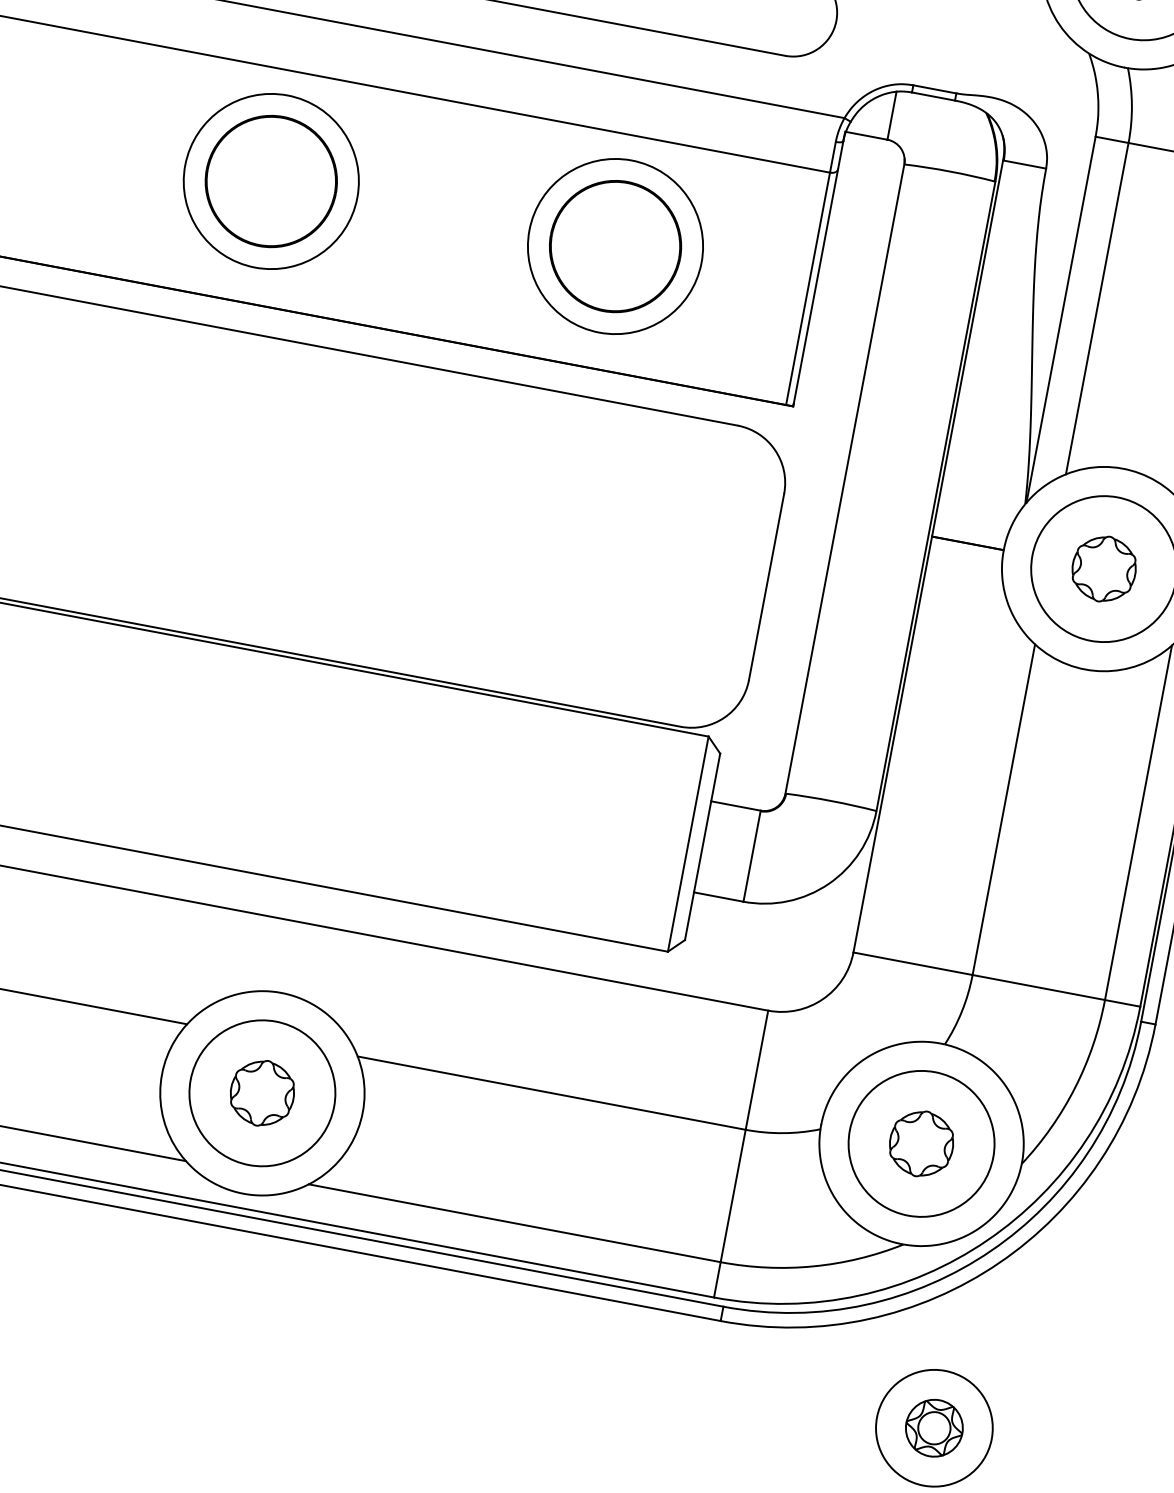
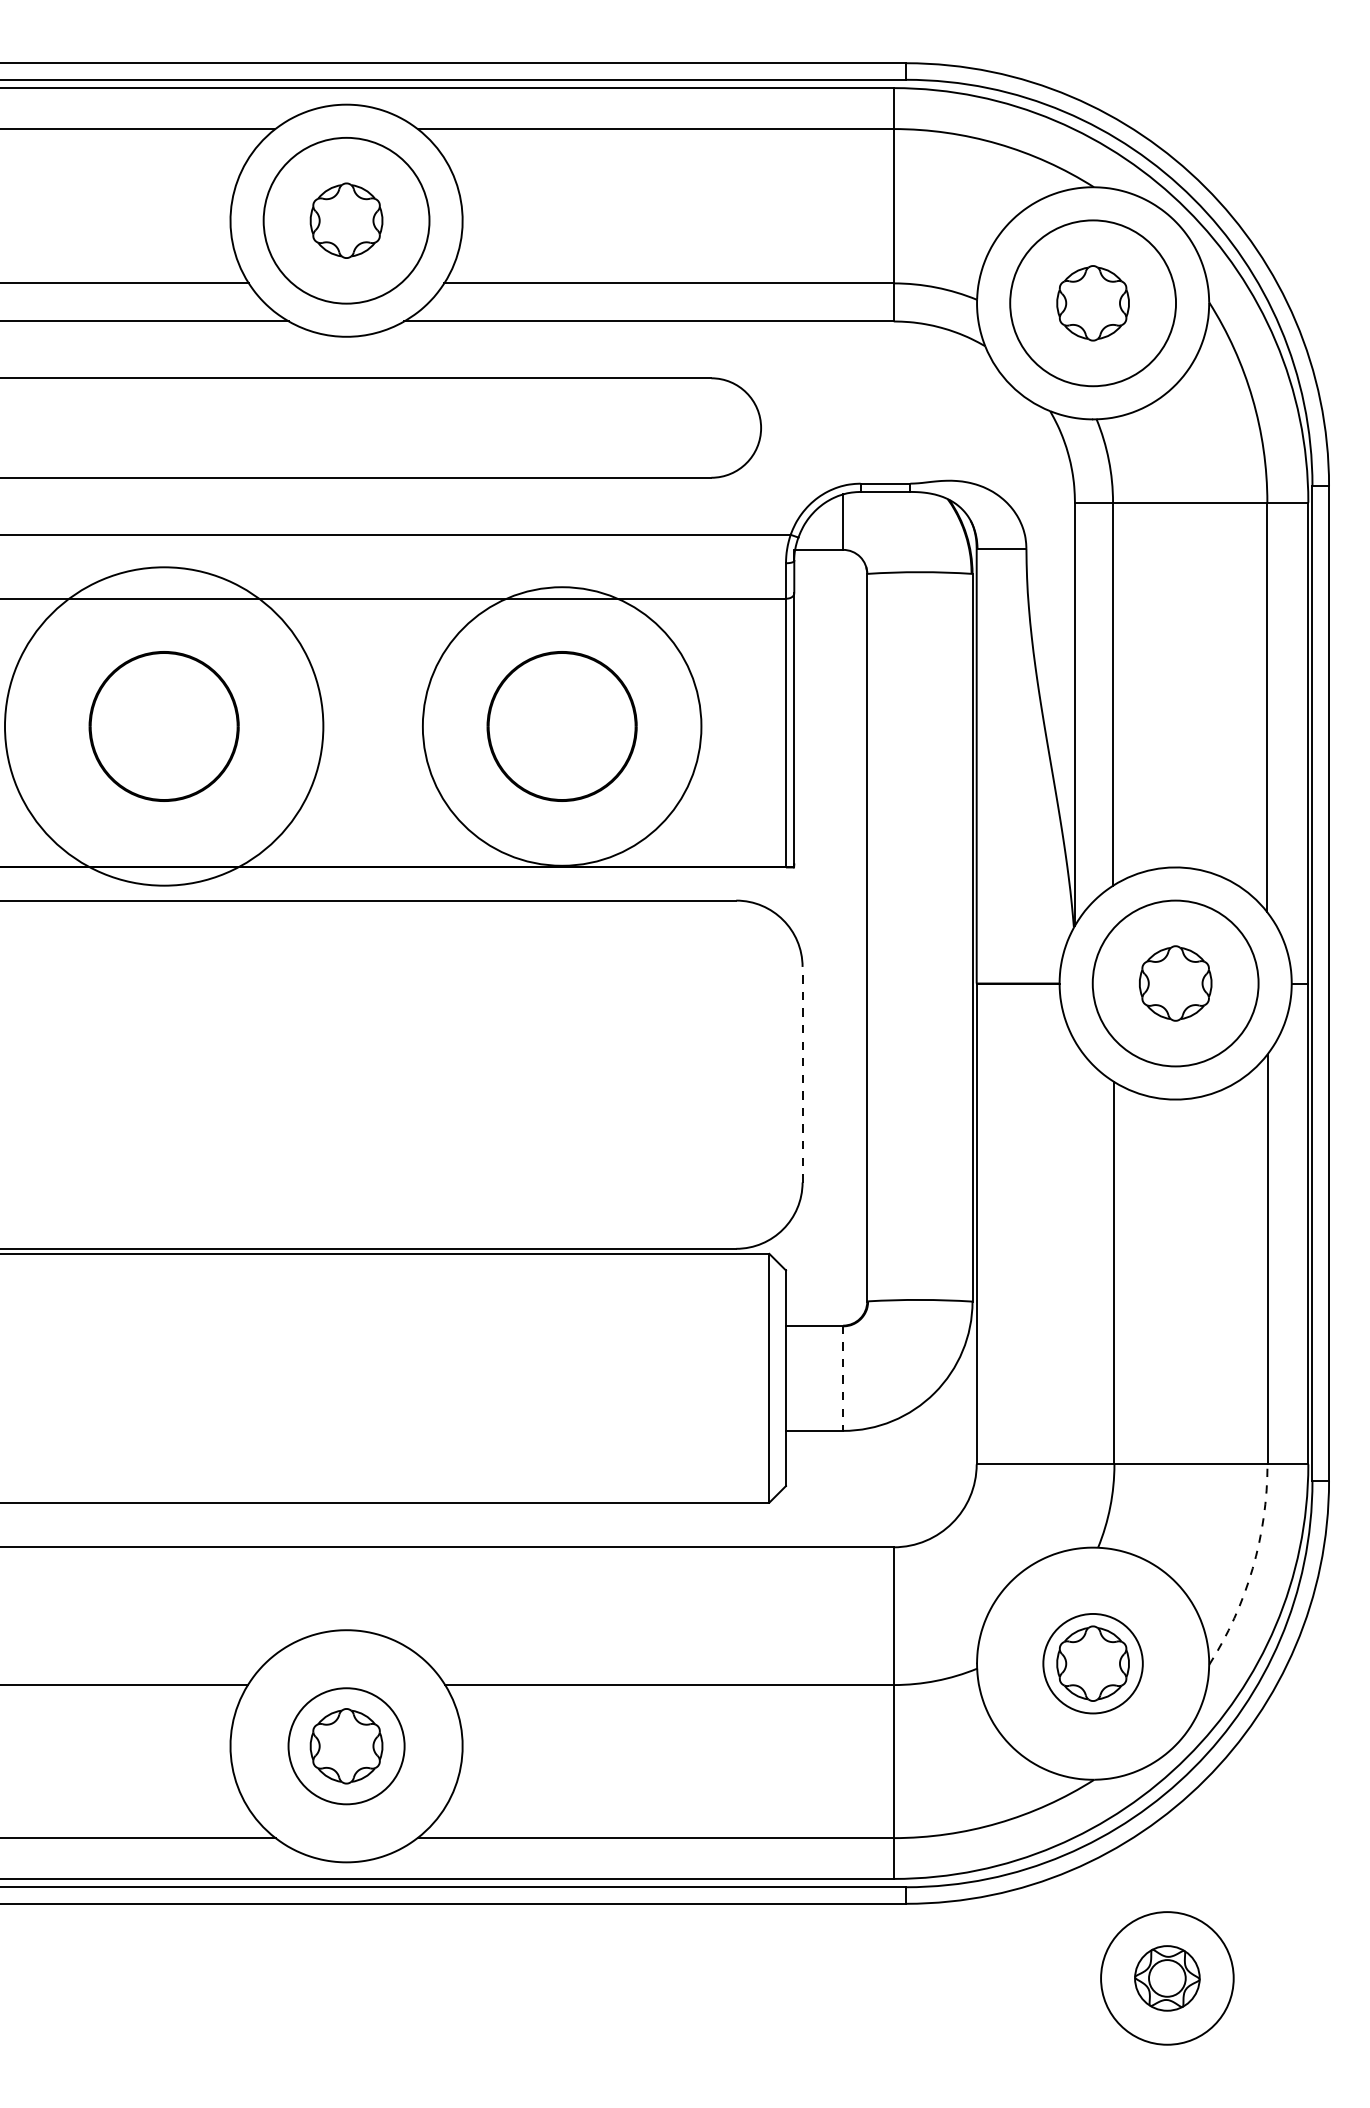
circle: (270, 181) -> (163, 726), size x1.6
circle: (614, 246) -> (561, 726), size x1.4
line: (766, 586) -> (802, 1074), solid -> dashed
line: (752, 856) -> (843, 1378), solid -> dashed
arc: (1075, 1087) -> (1252, 1568), solid -> dashed
circle: (262, 1093) -> (346, 1746), size x0.7
circle: (921, 1143) -> (1093, 1663), size x0.6

